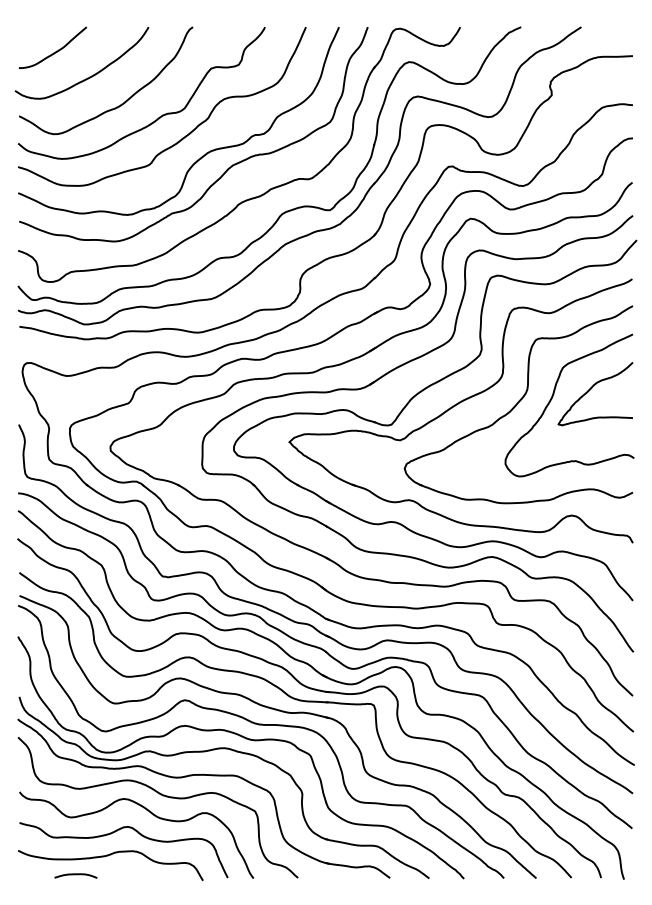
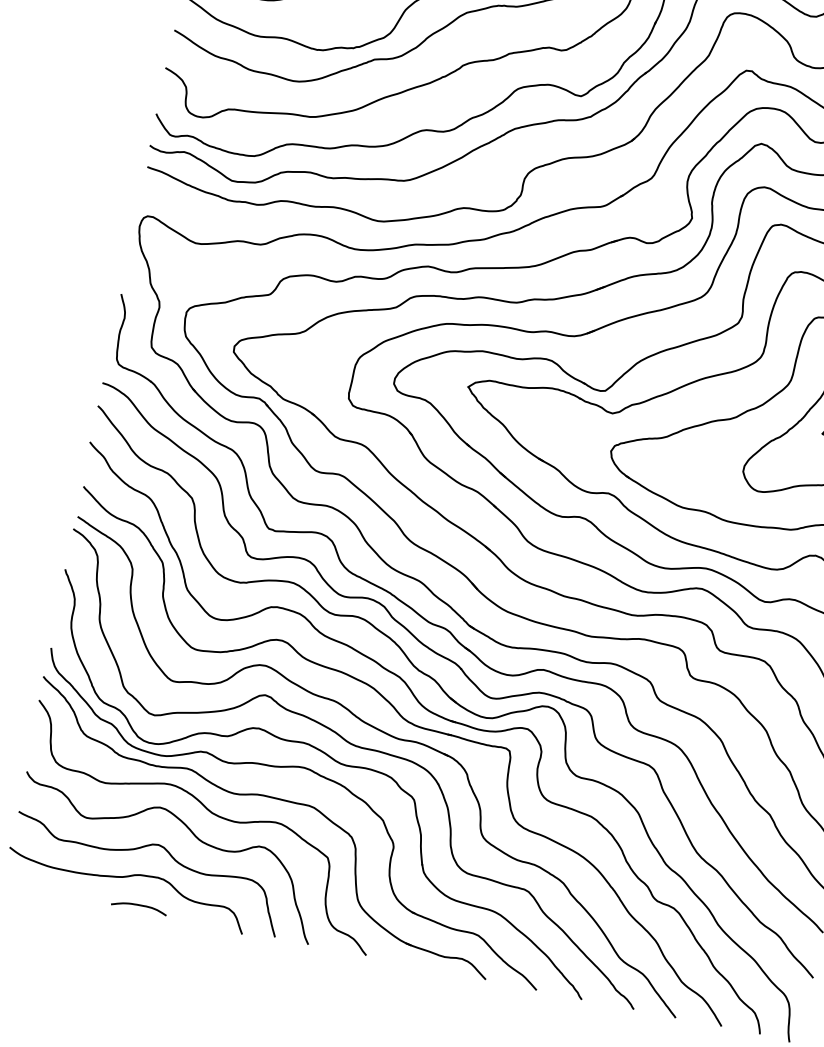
curve: (75, 875) -> (138, 906), moved

